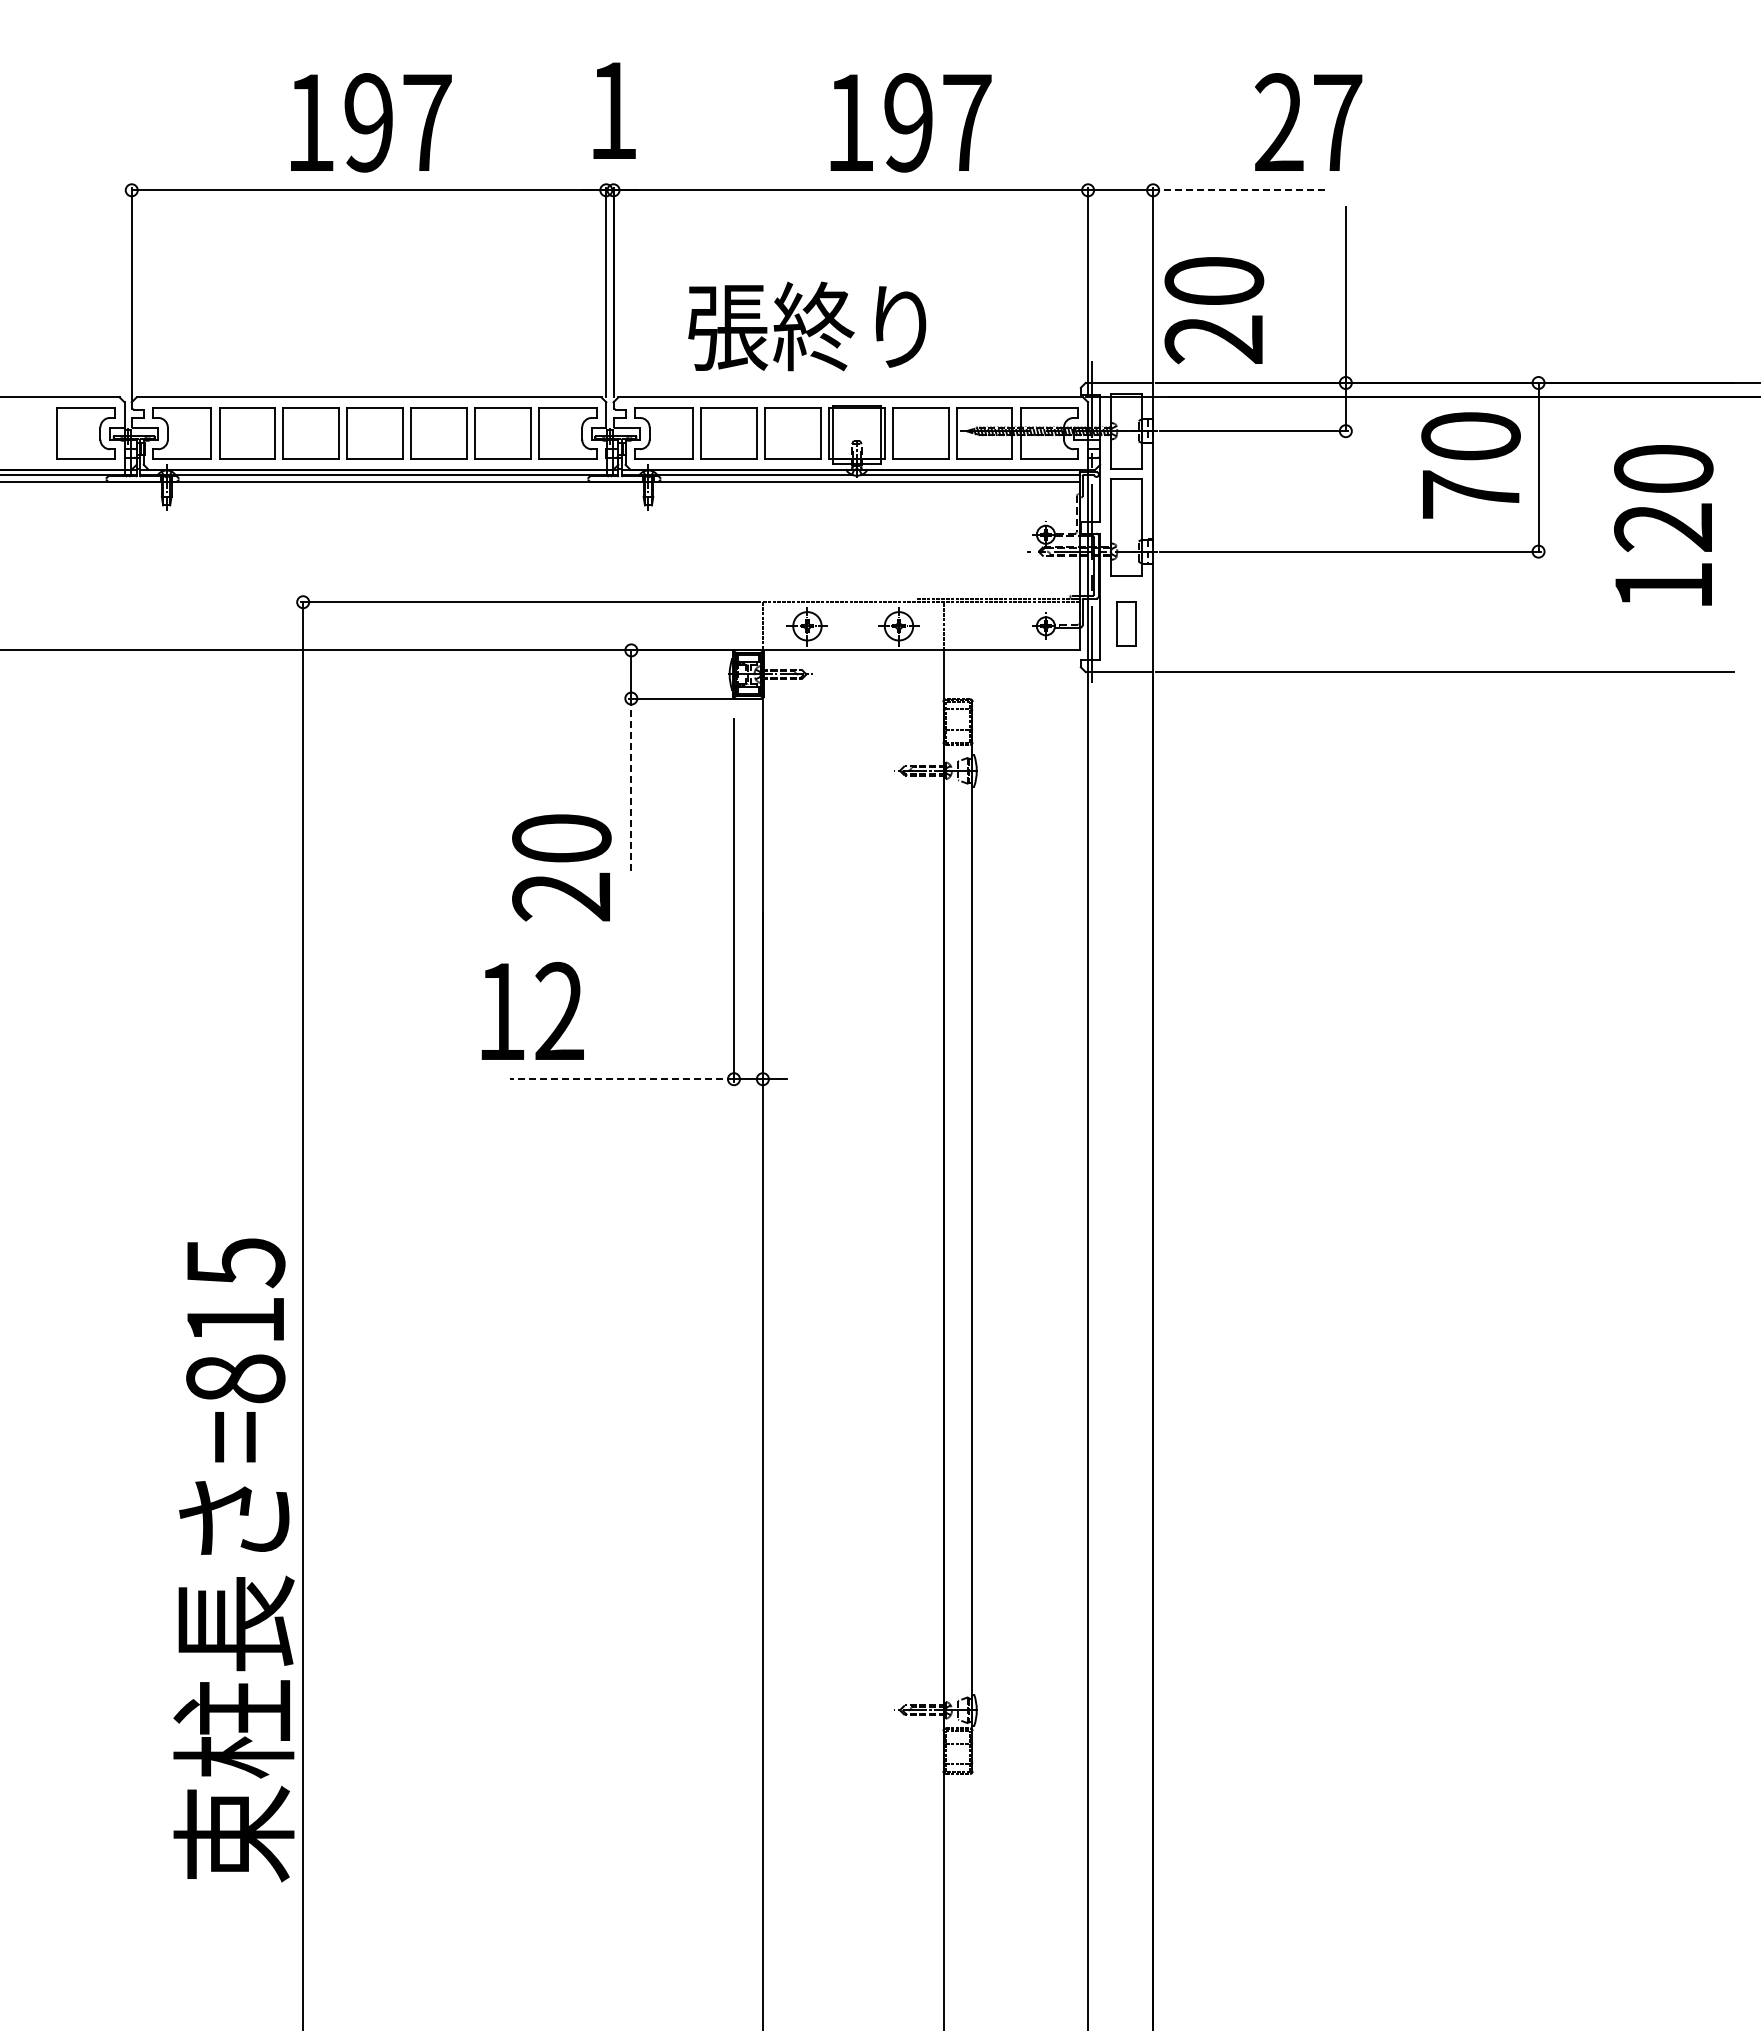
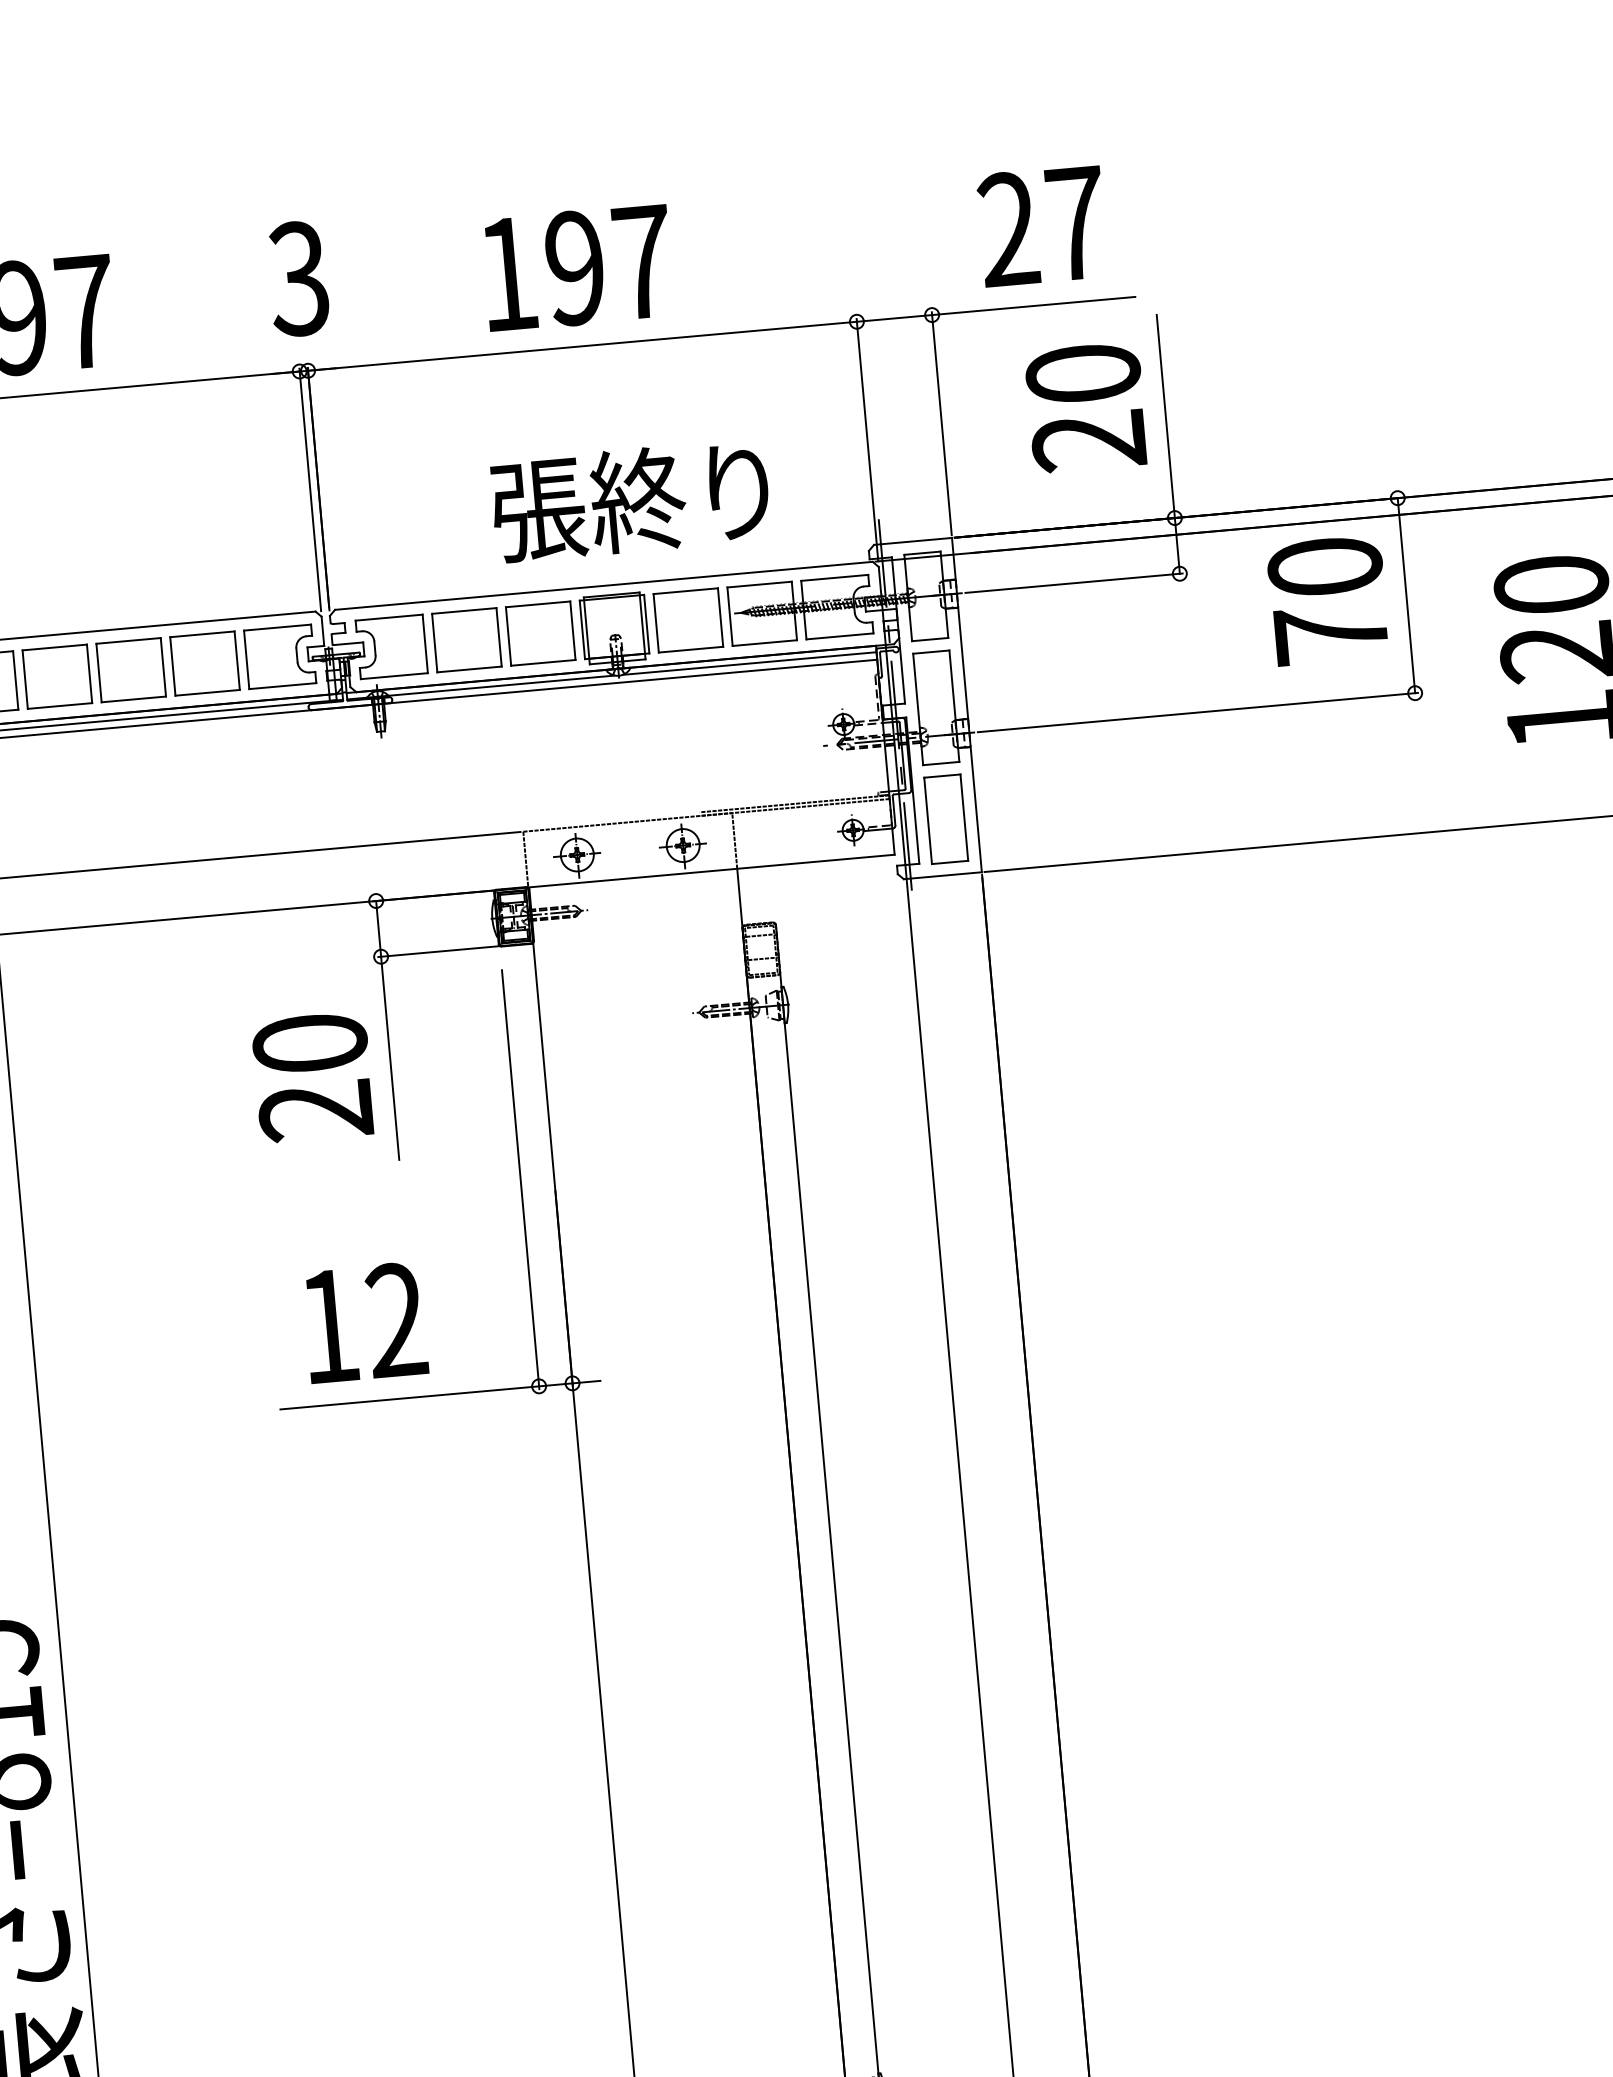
text: (611, 110) -> (297, 278), 1 -> 3
text: (1308, 121) -> (1042, 225), moved
text: (910, 122) -> (577, 267), moved
line: (1240, 190) -> (1033, 306), dashed -> solid
text: (1214, 310) -> (1086, 407), moved
text: (807, 326) -> (630, 500), moved
part: (1126, 623) -> (946, 818), size x1.67
line: (631, 786) -> (390, 1058), dashed -> solid
text: (561, 867) -> (312, 1077), moved
text: (532, 1010) -> (364, 1321), moved
line: (622, 1079) -> (410, 1398), dashed -> solid

